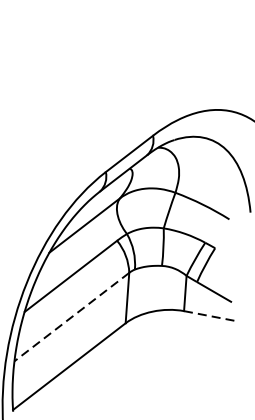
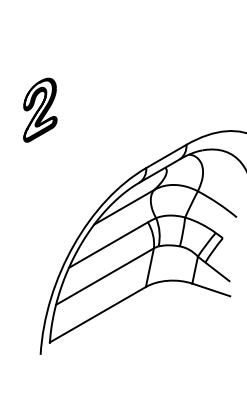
line: (209, 315) -> (211, 289), dashed -> solid
line: (71, 316) -> (104, 276), dashed -> solid

